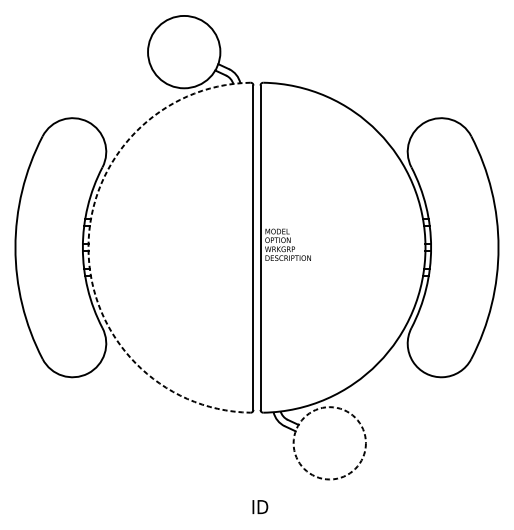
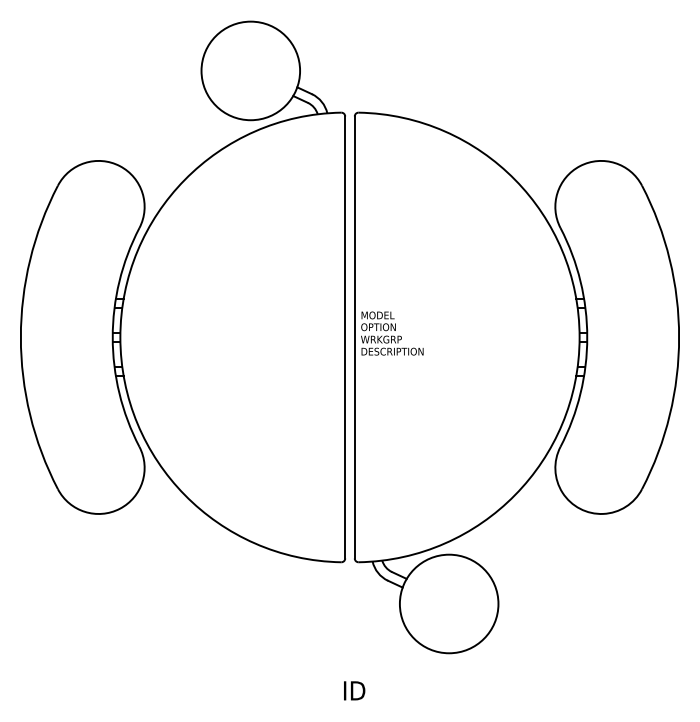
arc: (88, 247) -> (120, 337), dashed -> solid
circle: (329, 442) -> (448, 603), dashed -> solid

